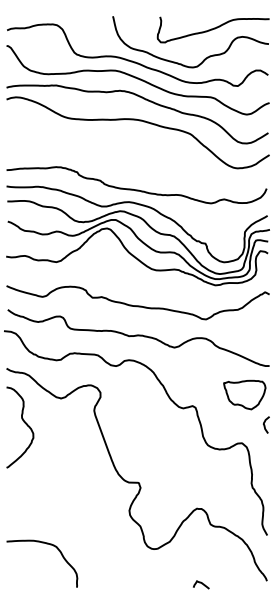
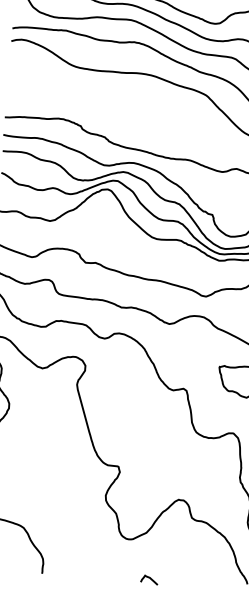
curve: (201, 584) -> (149, 579), moved

